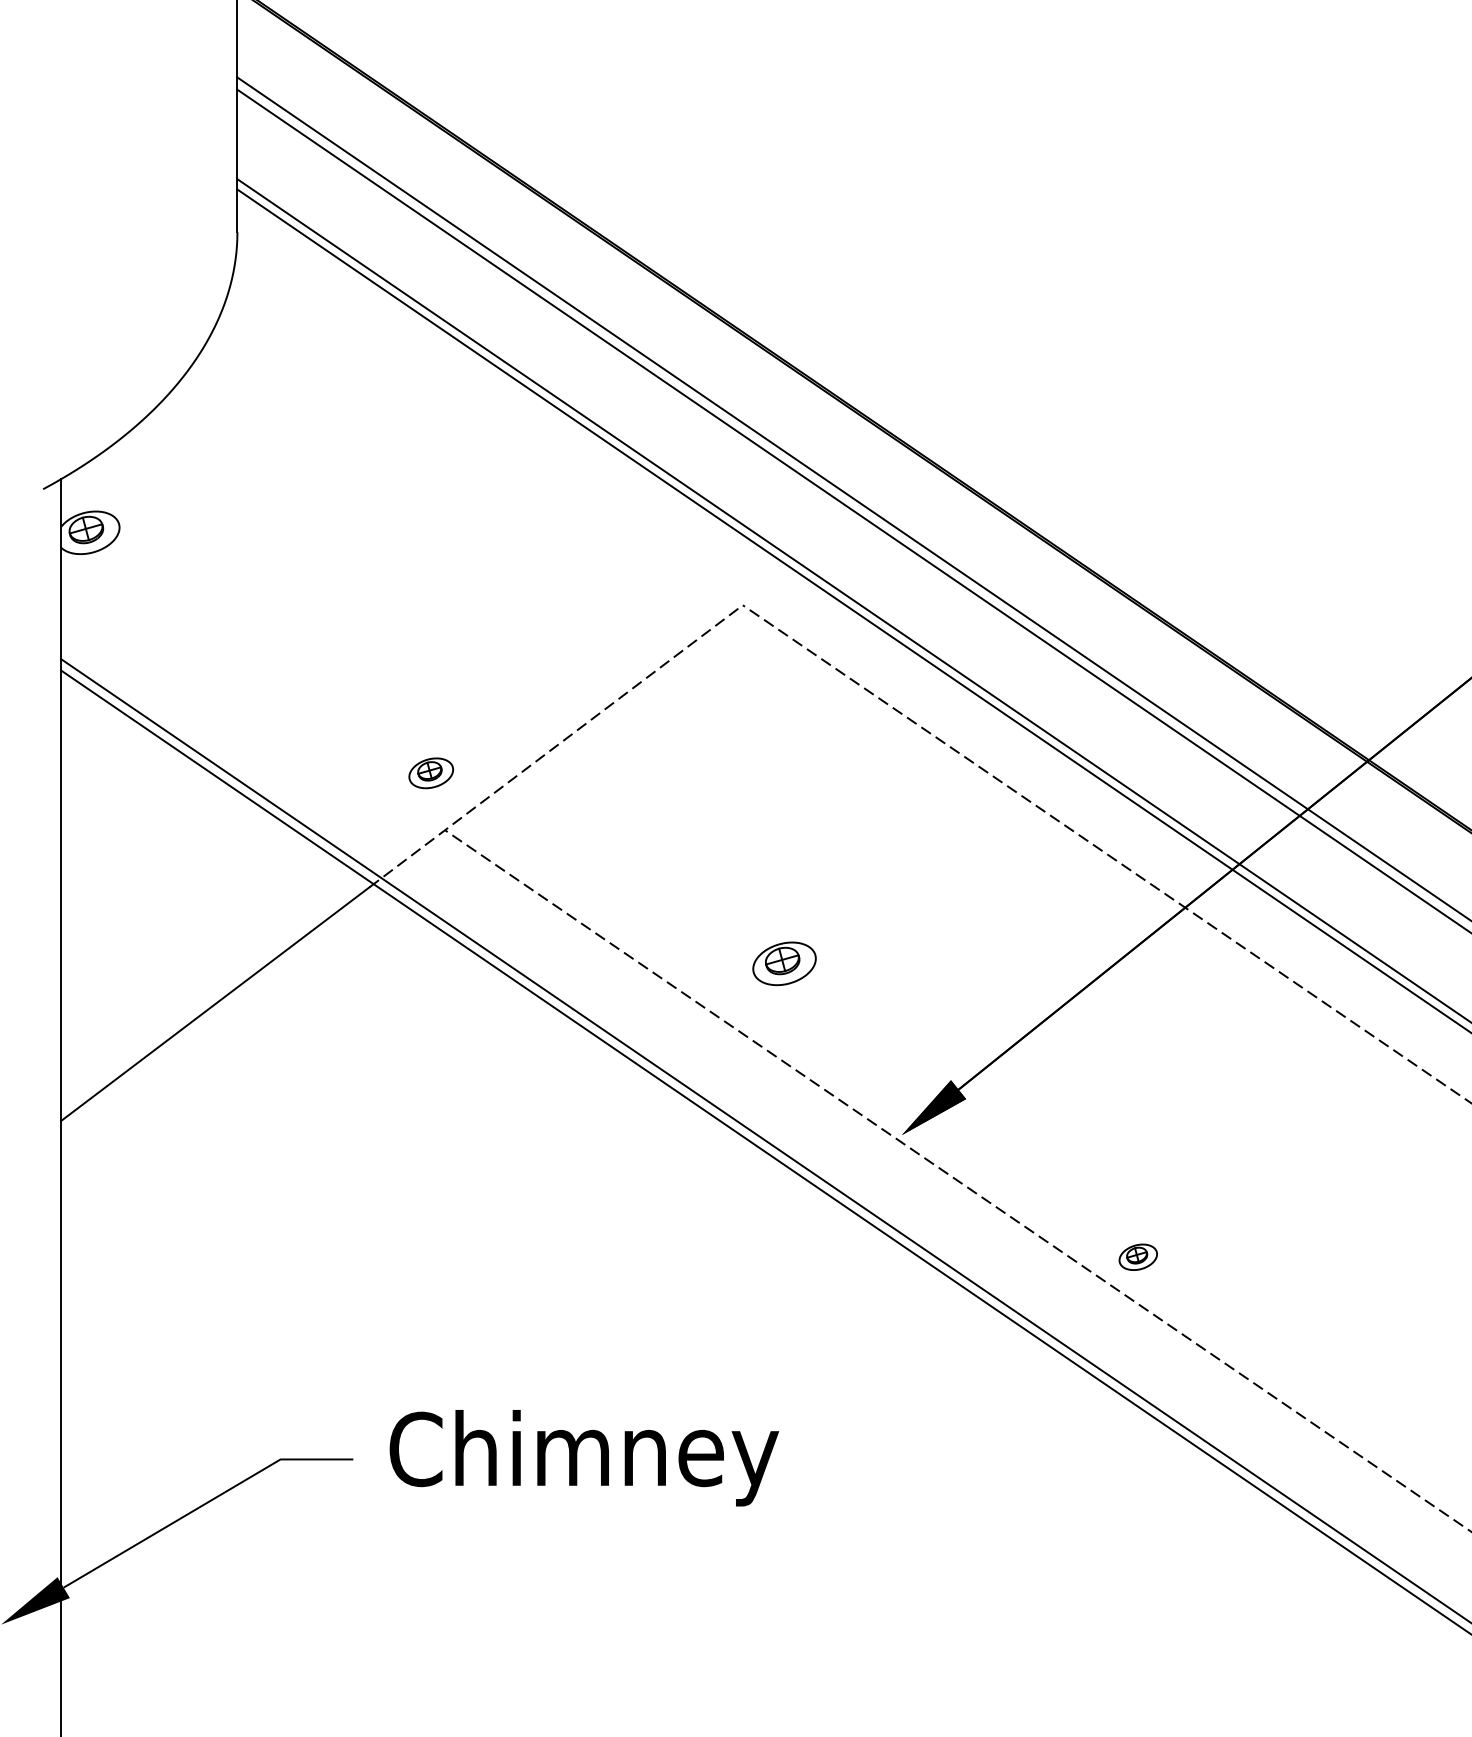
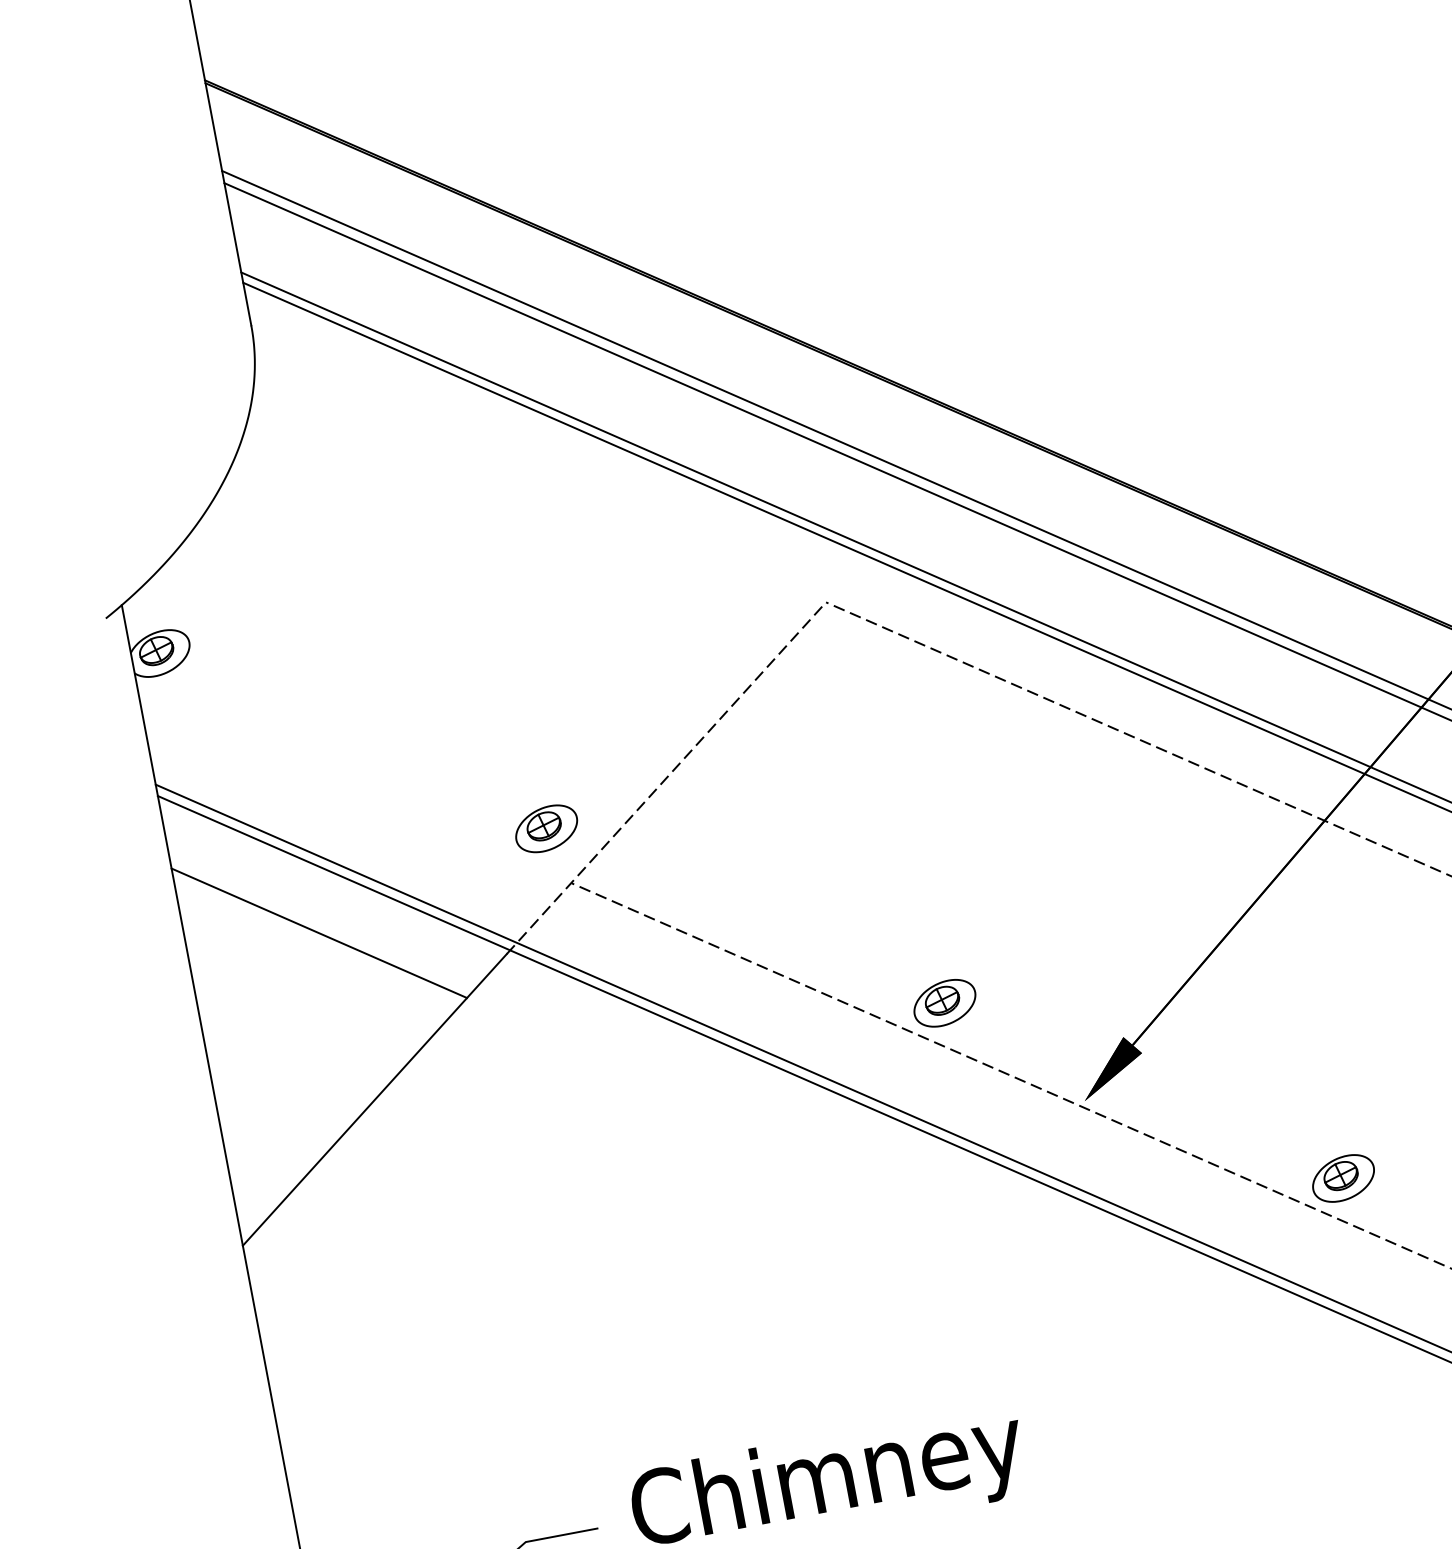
part: (431, 773) -> (547, 828), size x1.43
line: (192, 832) -> (319, 932), added
part: (784, 963) -> (944, 1002), moved
part: (1138, 1257) -> (1343, 1178), size x1.67

